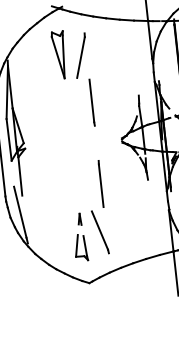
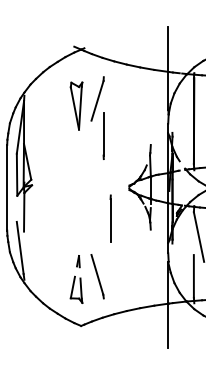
part: (59, 54) -> (76, 105), moved
line: (91, 102) -> (103, 135), moved
line: (100, 183) -> (110, 218), moved

